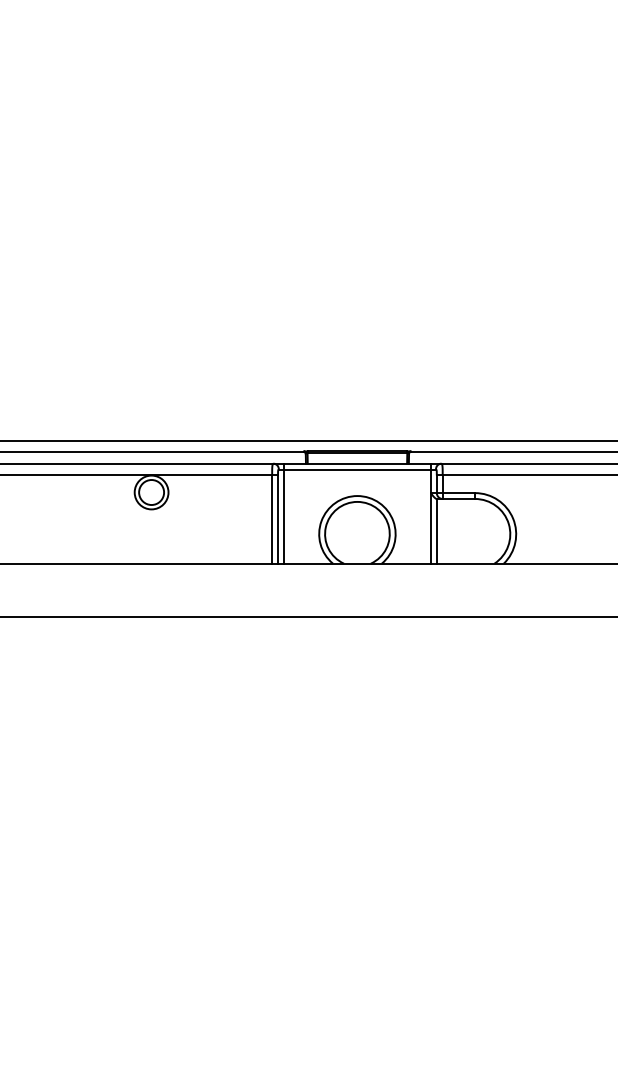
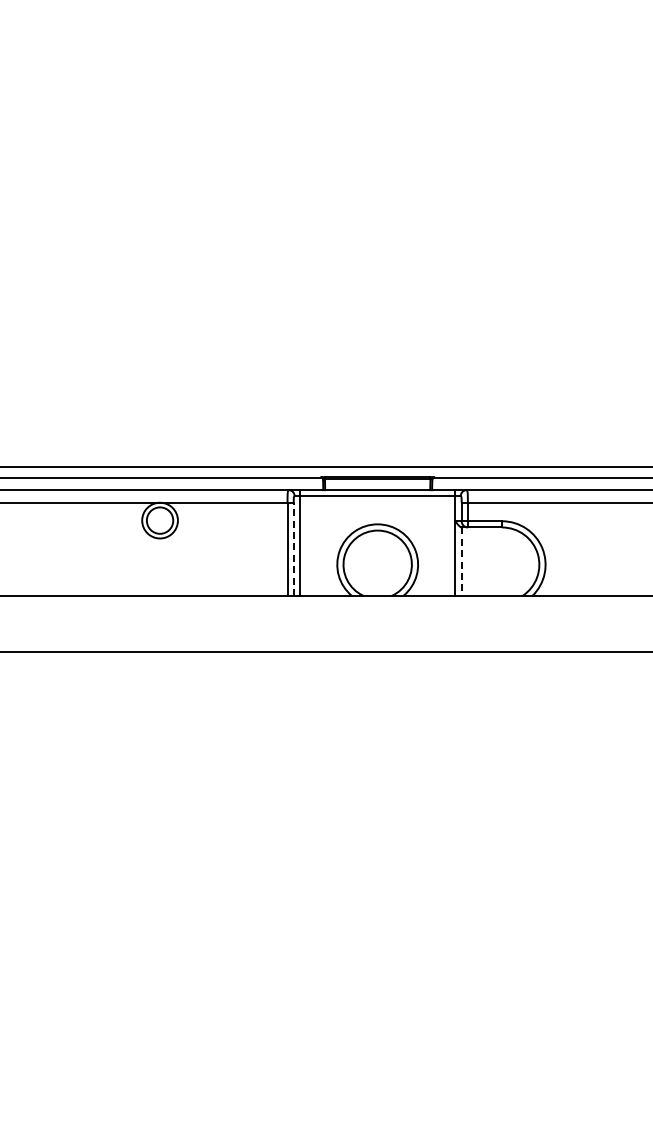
line: (277, 519) -> (293, 549), solid -> dashed
line: (436, 532) -> (461, 562), solid -> dashed

